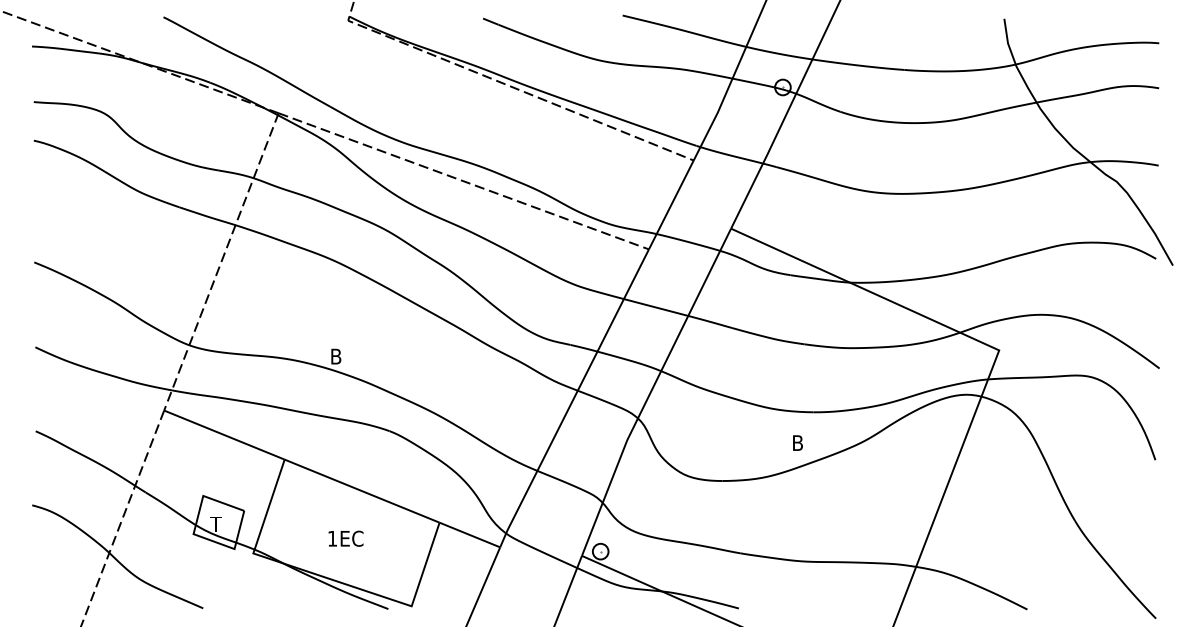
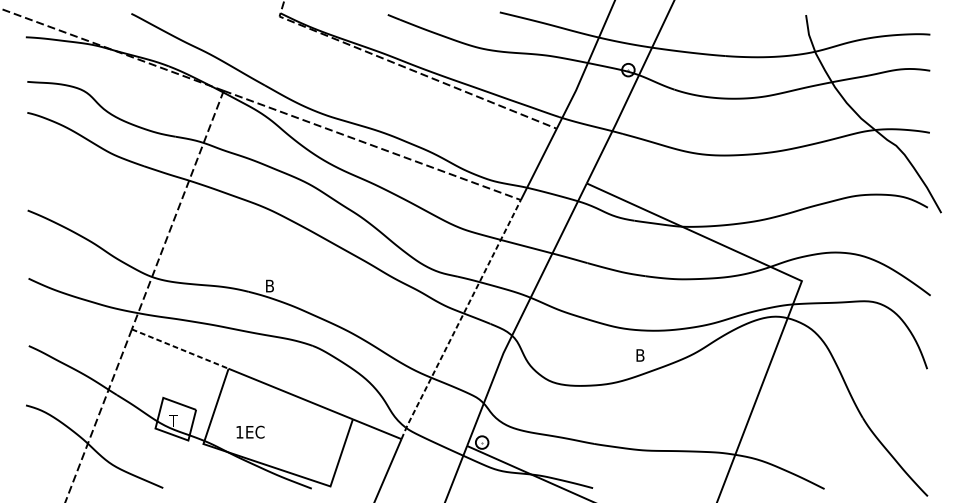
line: (573, 398) -> (460, 319), solid -> dashed
line: (224, 435) -> (180, 349), solid -> dashed
text: (345, 538) -> (250, 432), moved

